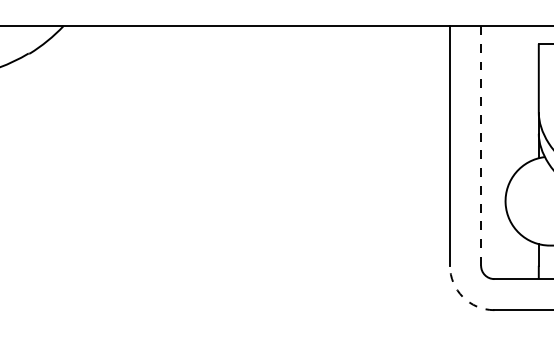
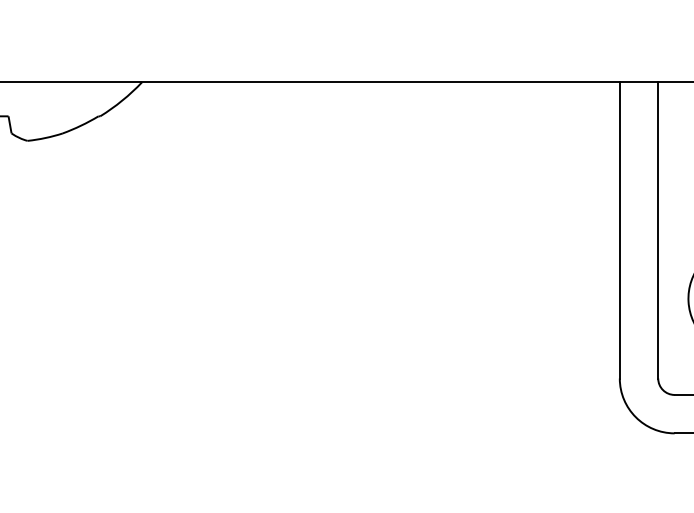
line: (481, 146) -> (658, 230), dashed -> solid
arc: (462, 297) -> (635, 417), dashed -> solid

